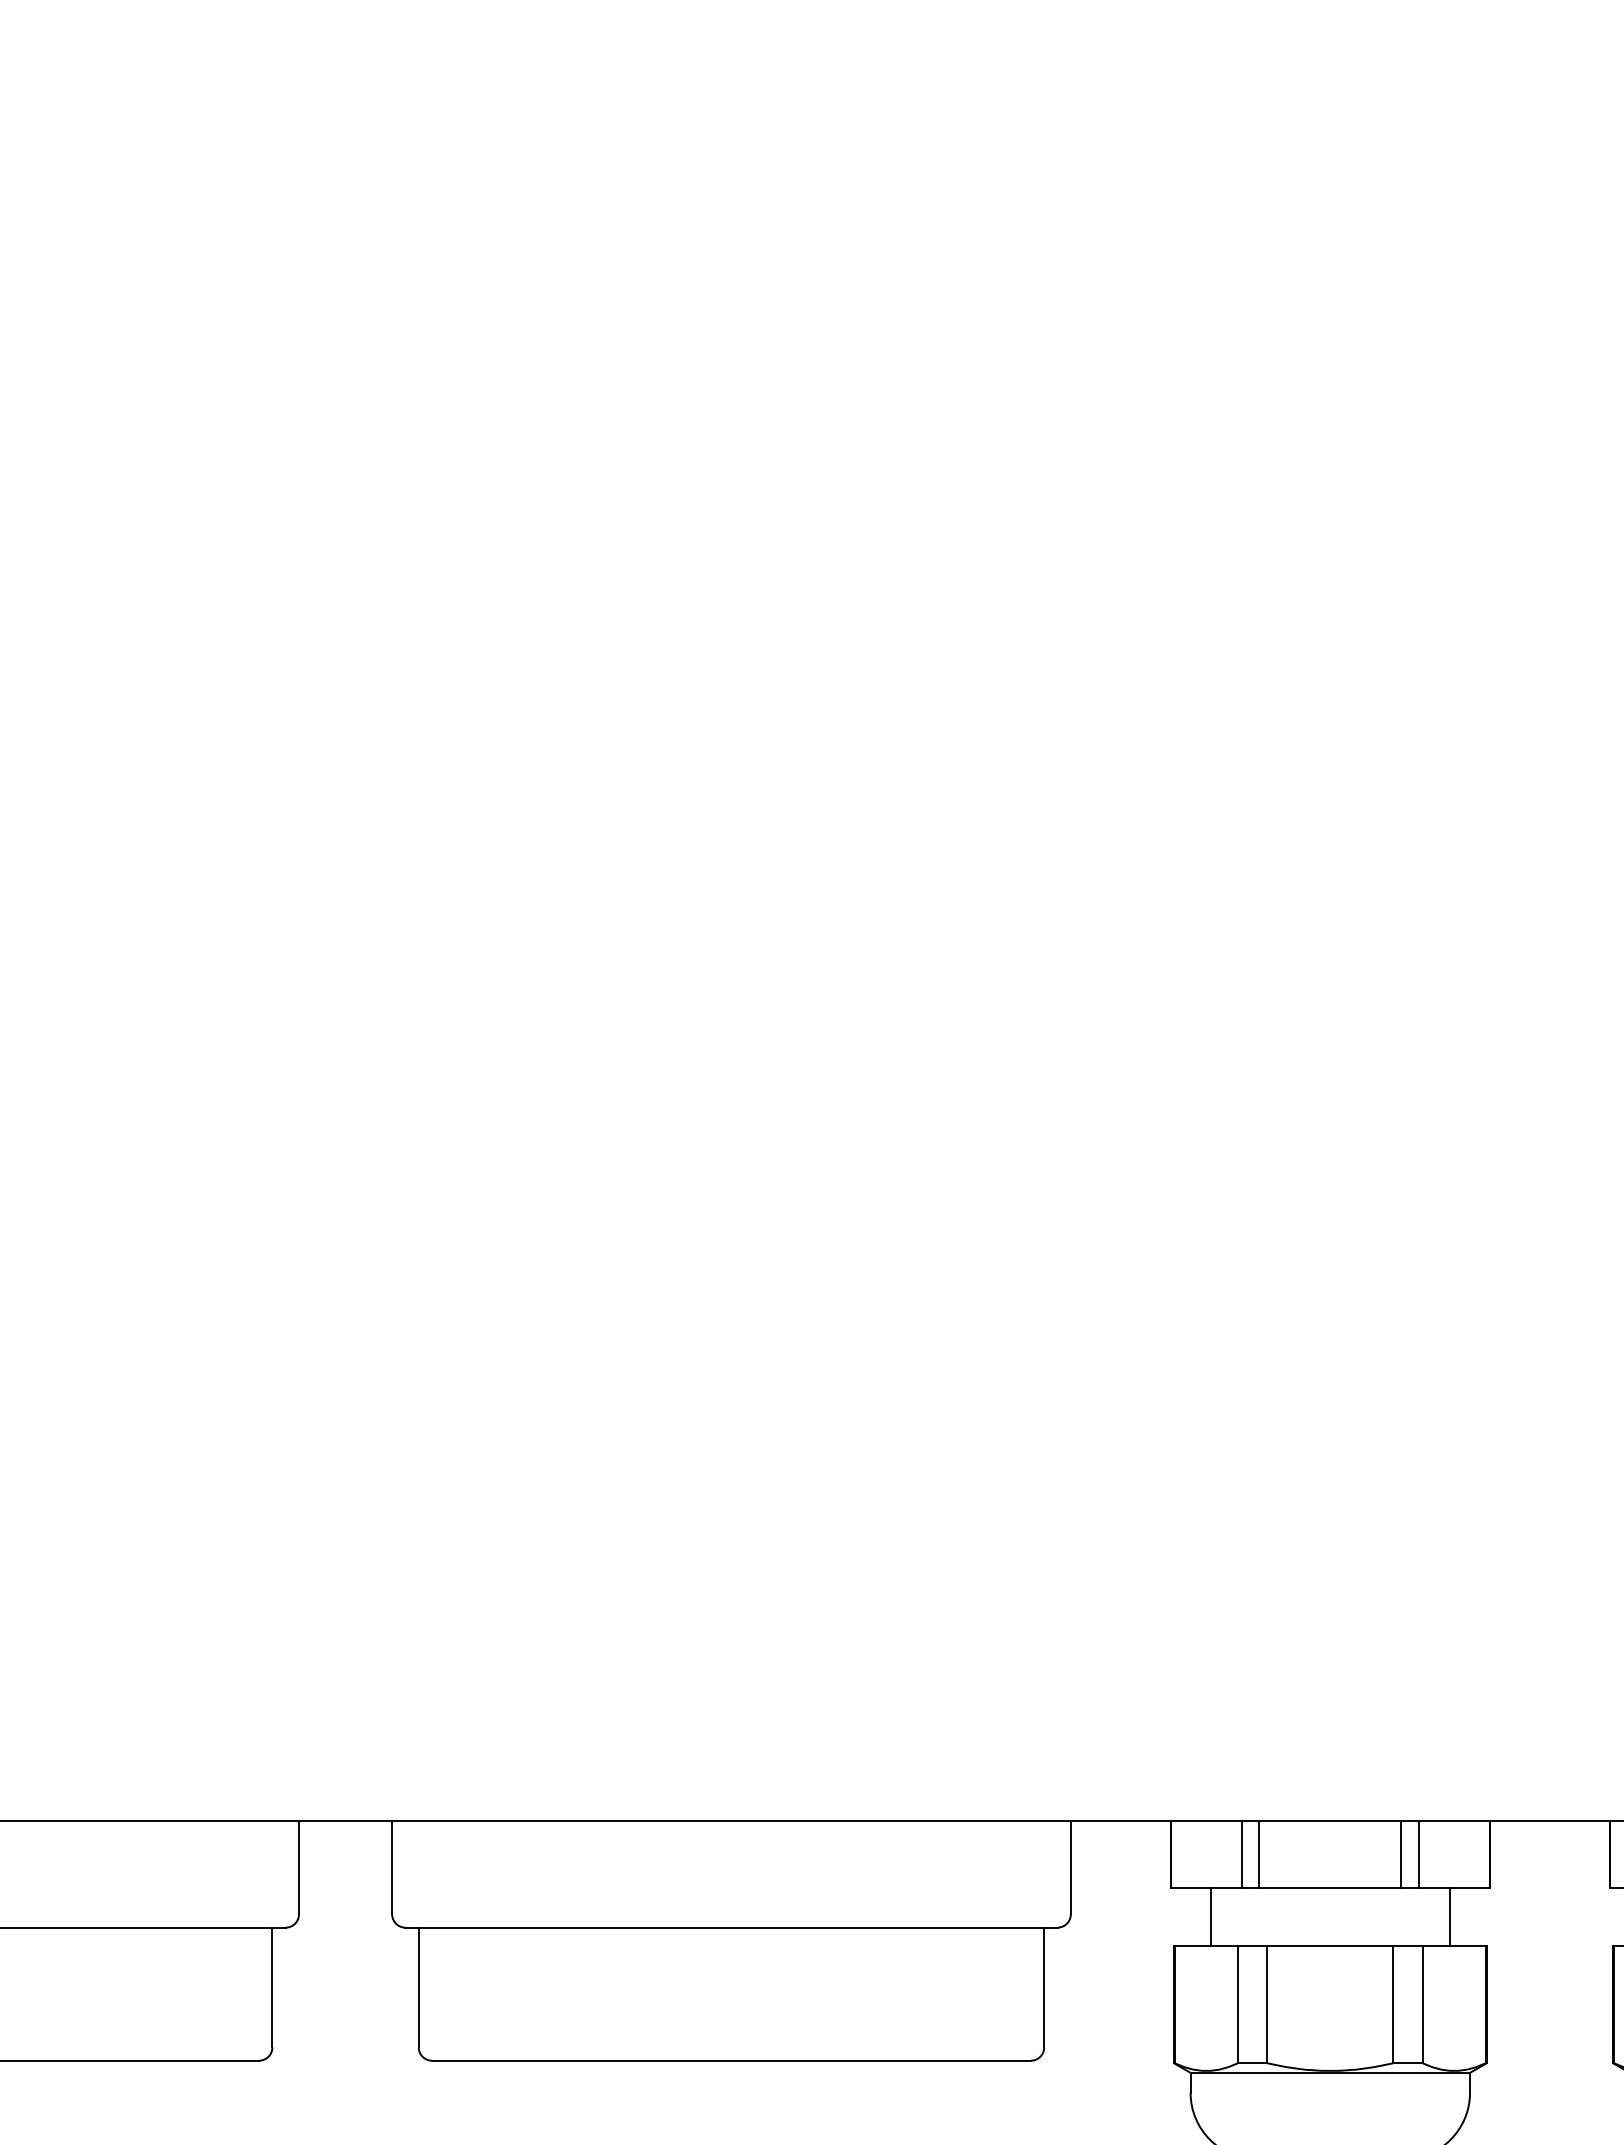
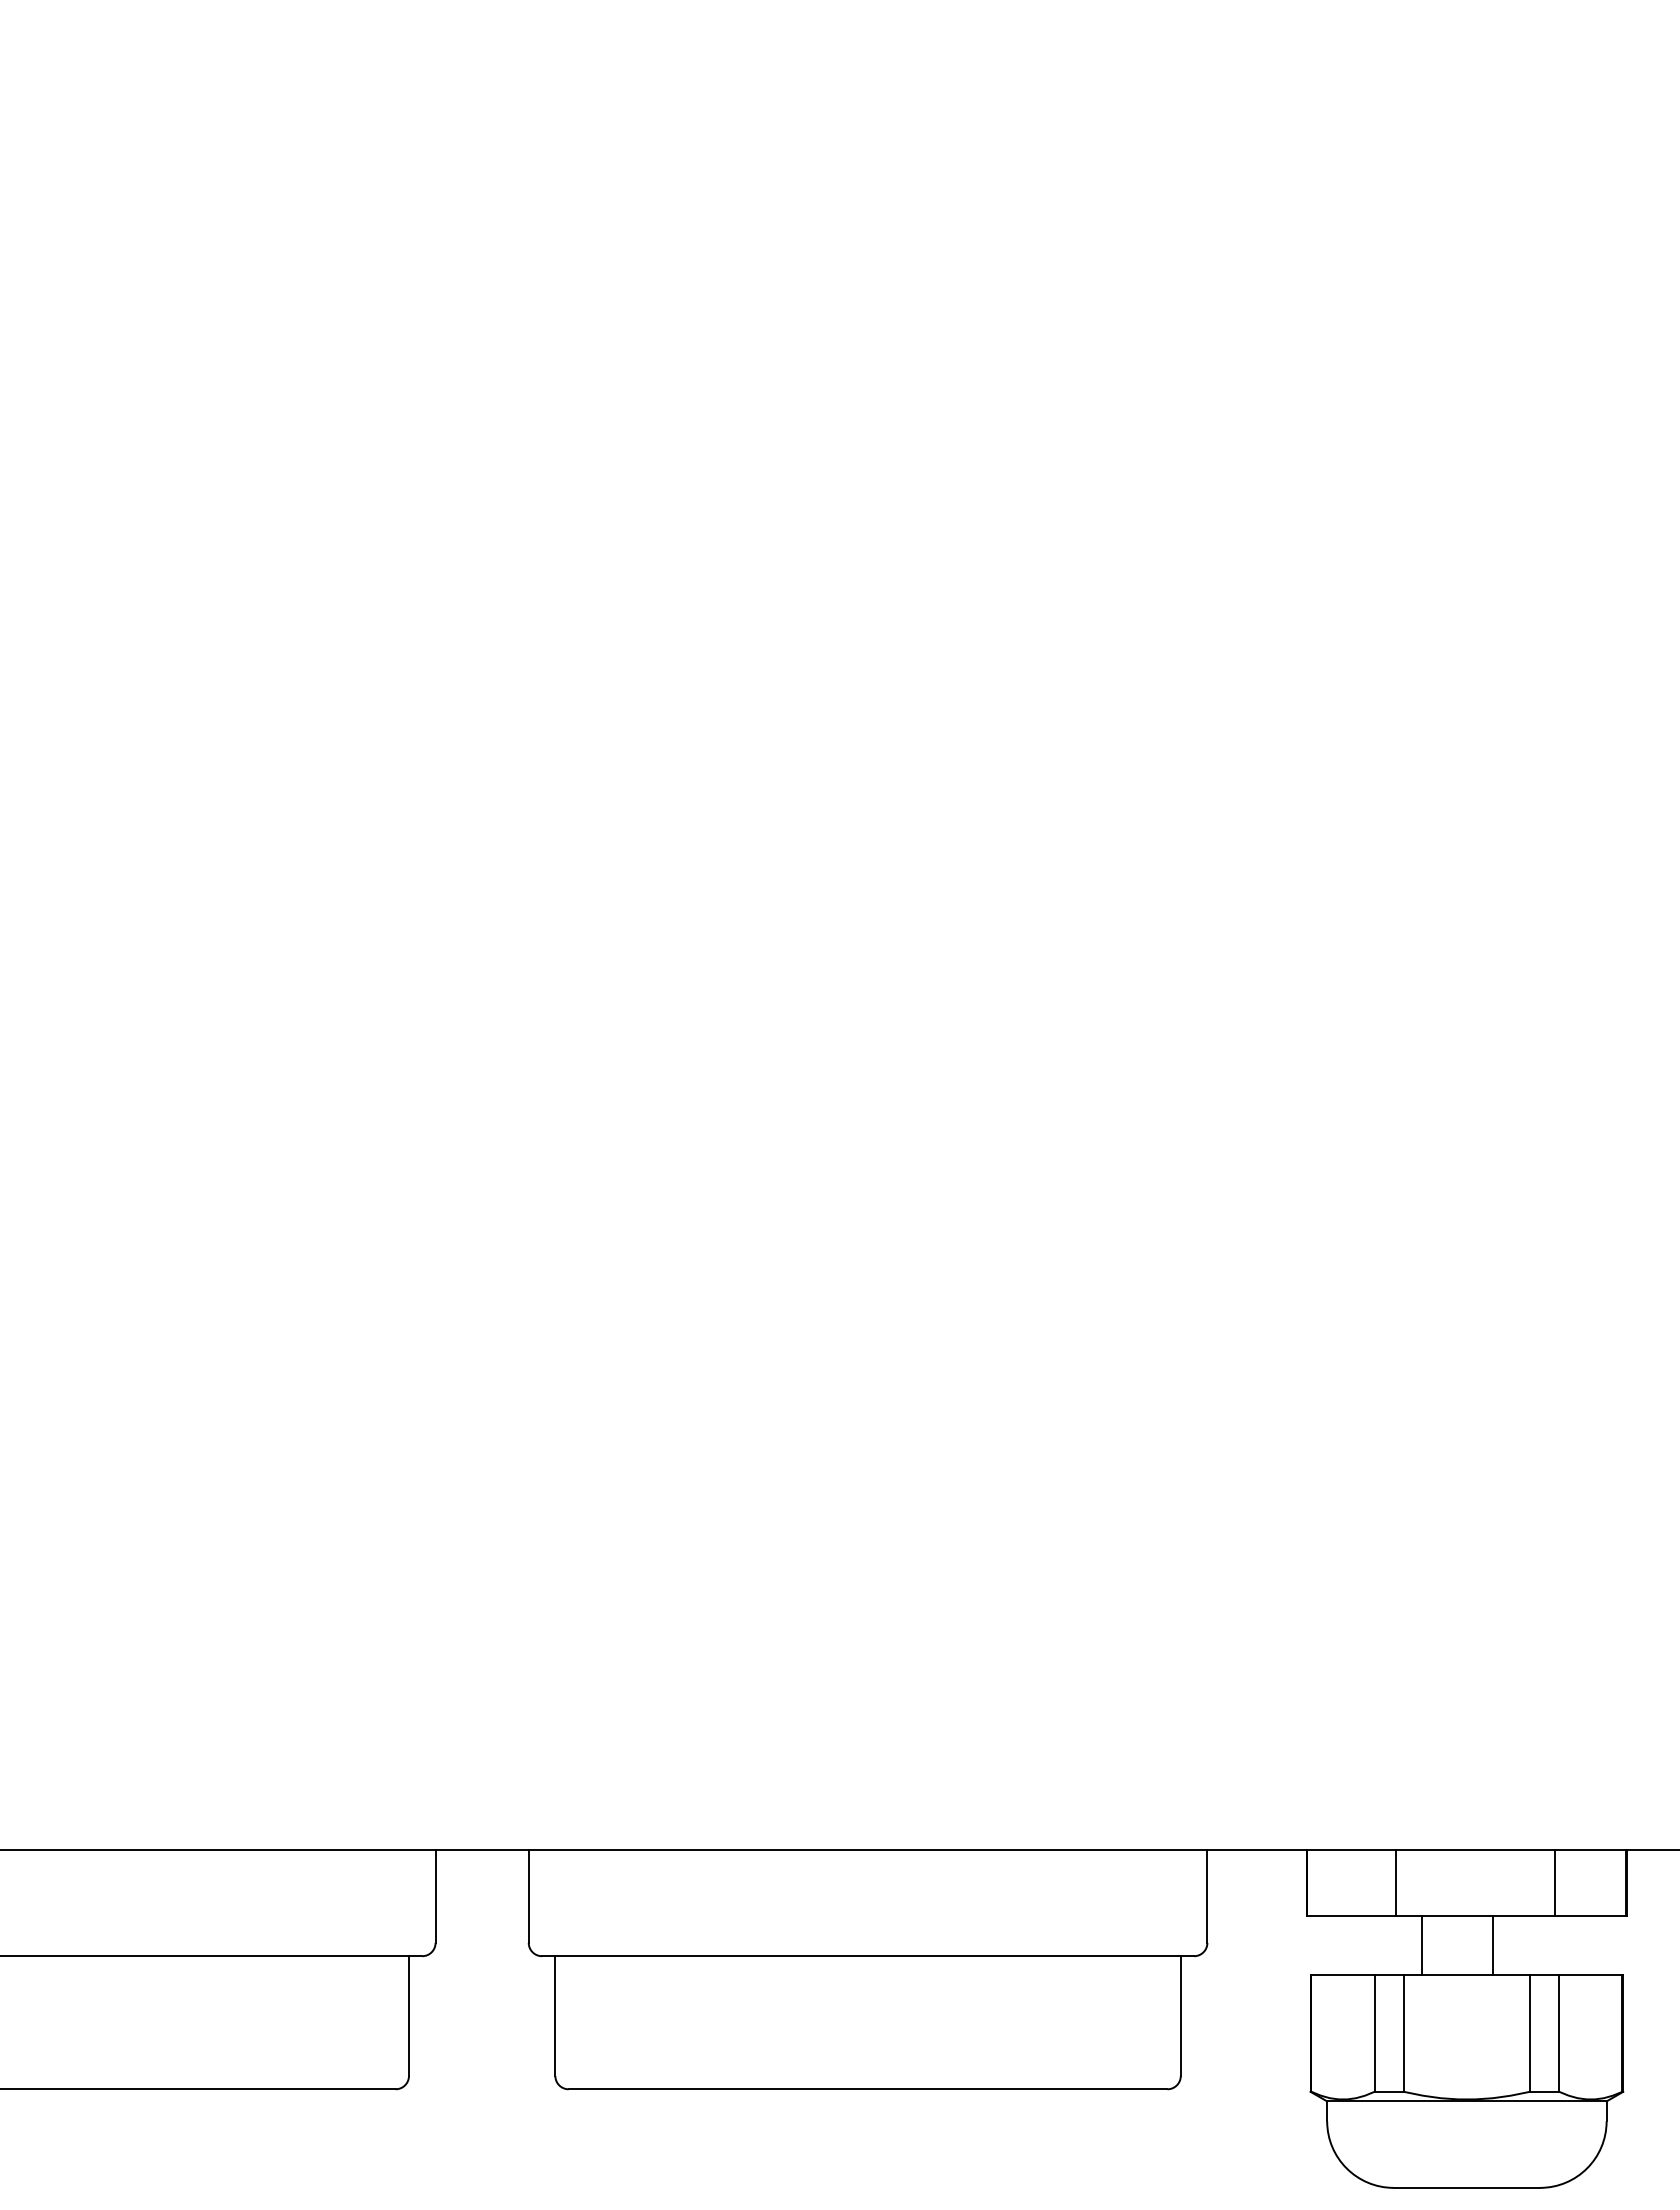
line: (1241, 1853) -> (1378, 1882), removed
line: (1400, 1853) -> (1537, 1882), removed
line: (1210, 1916) -> (1422, 1945), moved
line: (1449, 1916) -> (1492, 1945), moved

